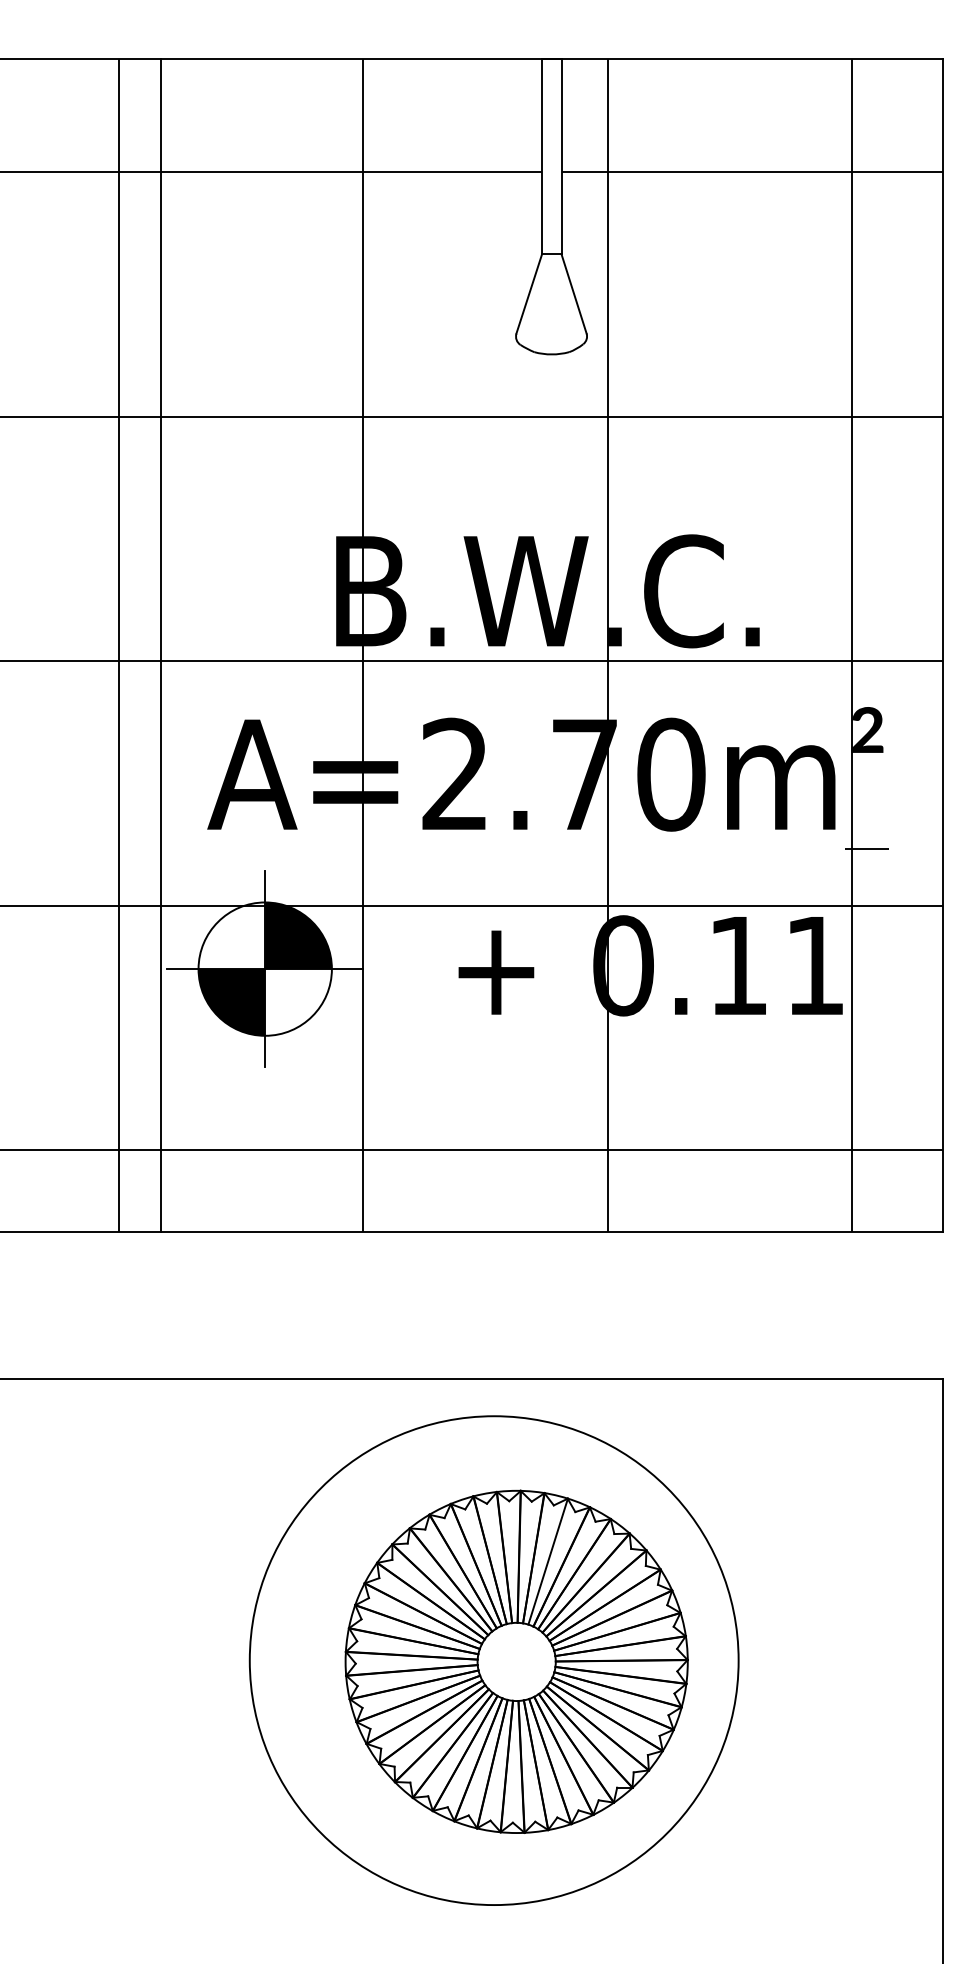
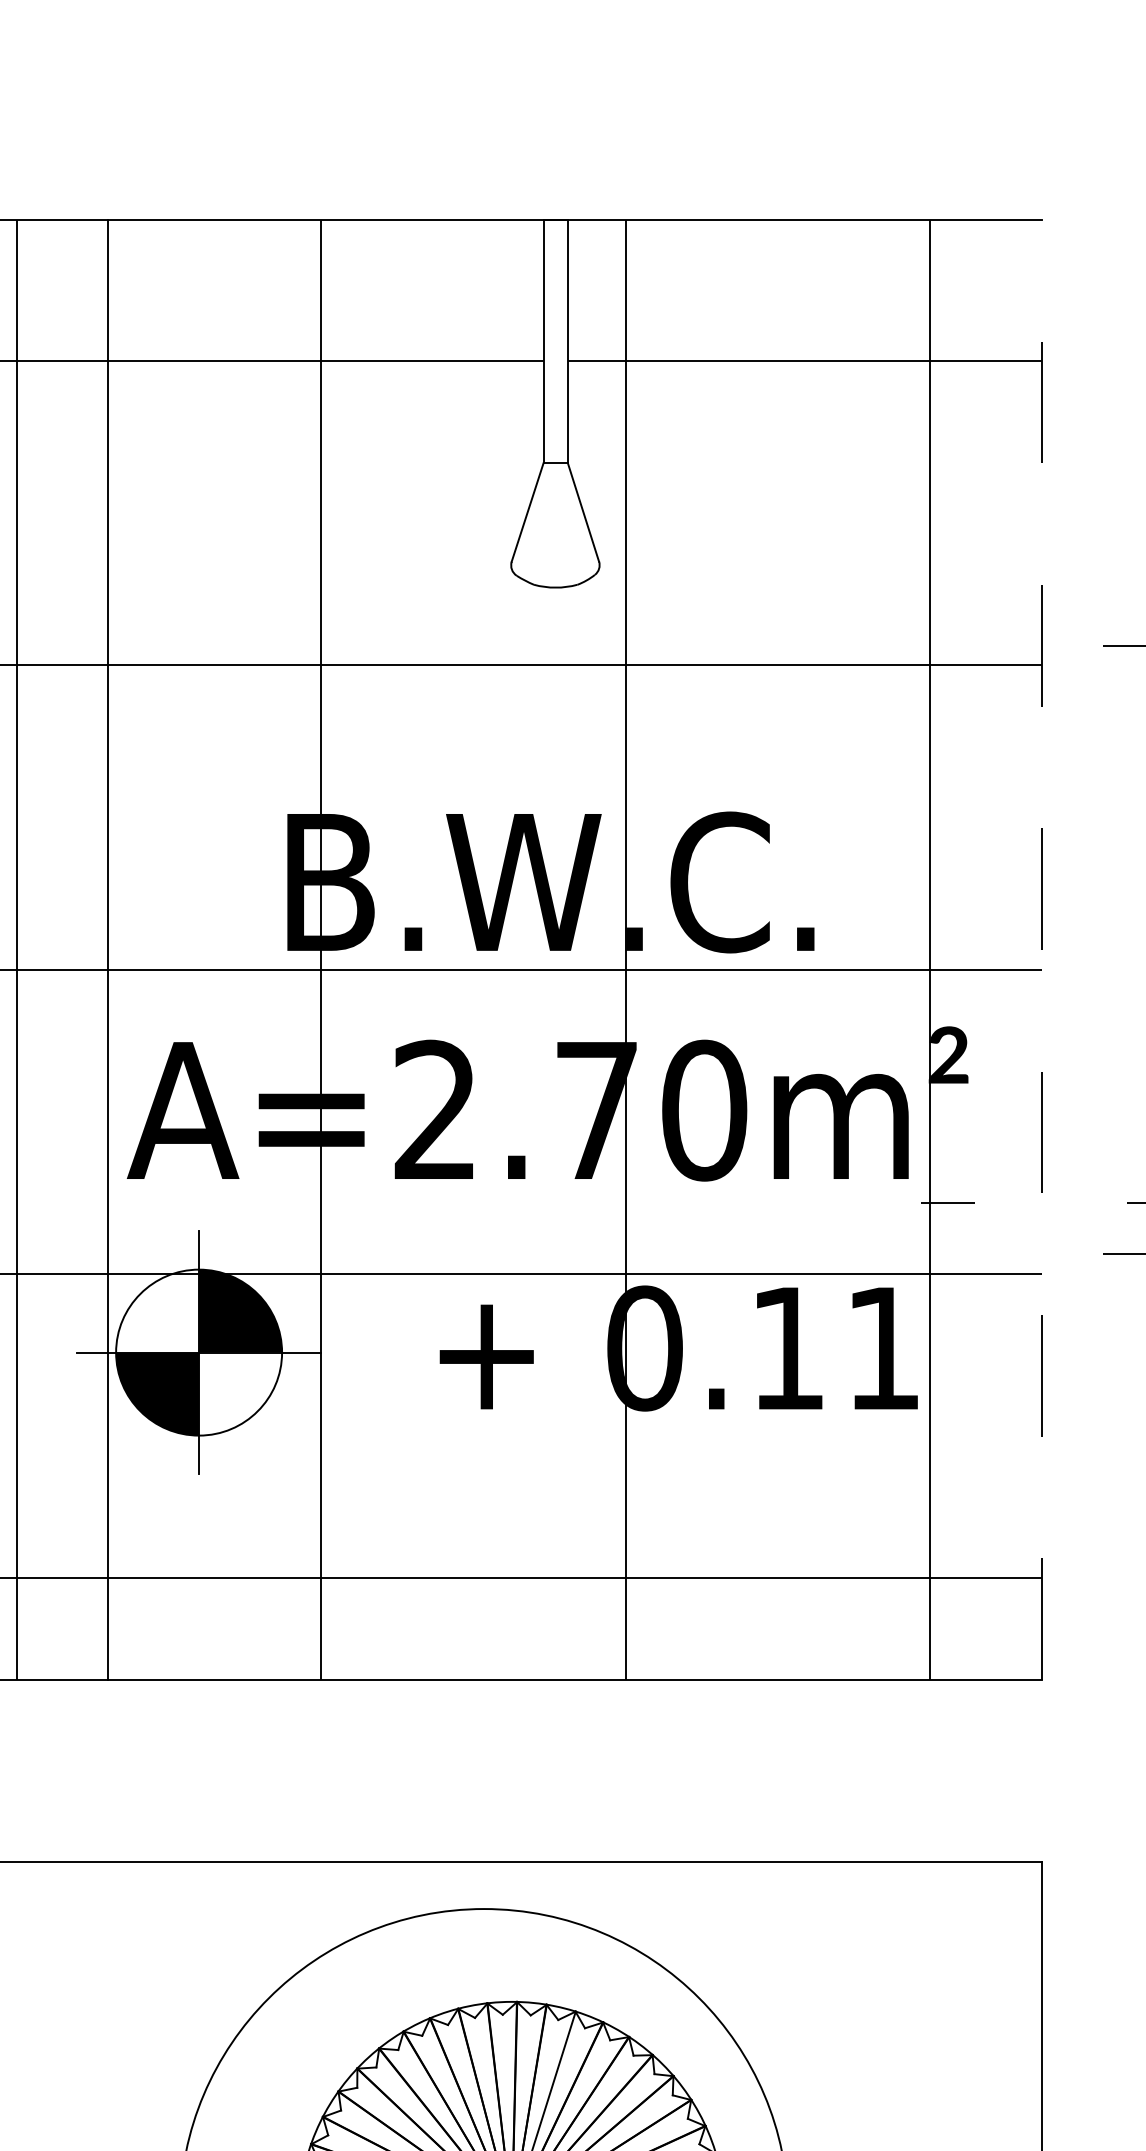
line: (160, 645) -> (107, 949), moved
line: (942, 645) -> (1041, 949), solid -> dashed

